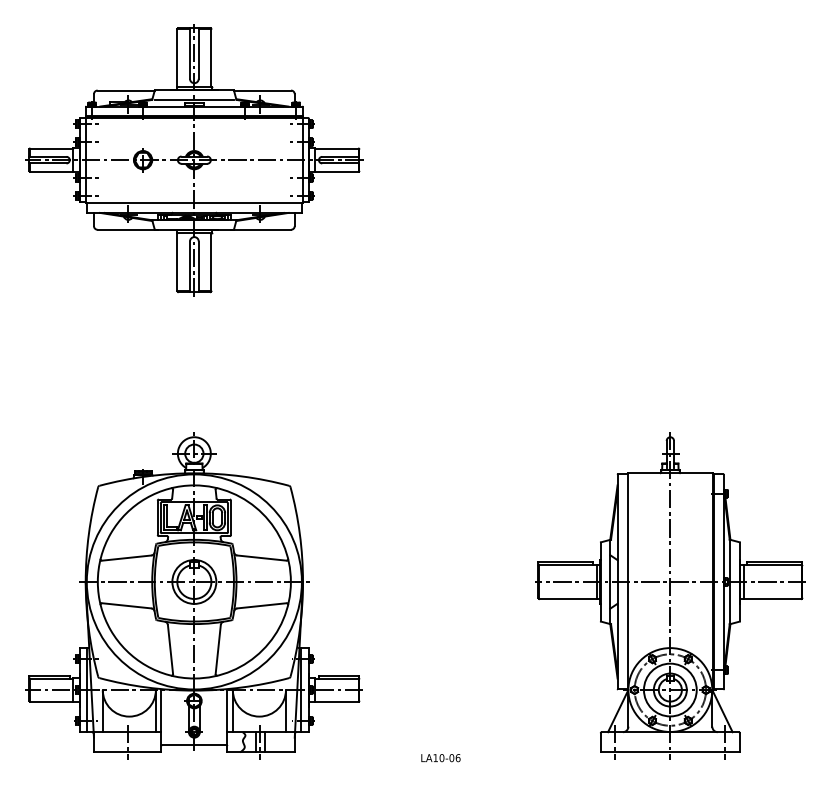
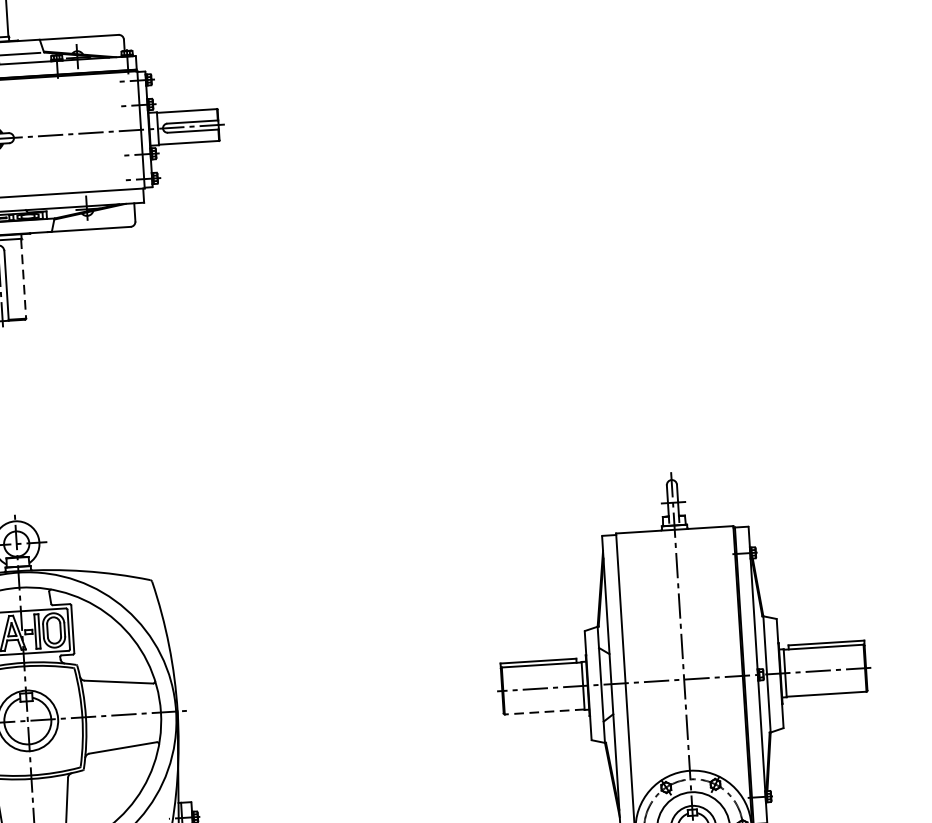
line: (211, 262) -> (23, 278), solid -> dashed
line: (568, 599) -> (545, 712), solid -> dashed

